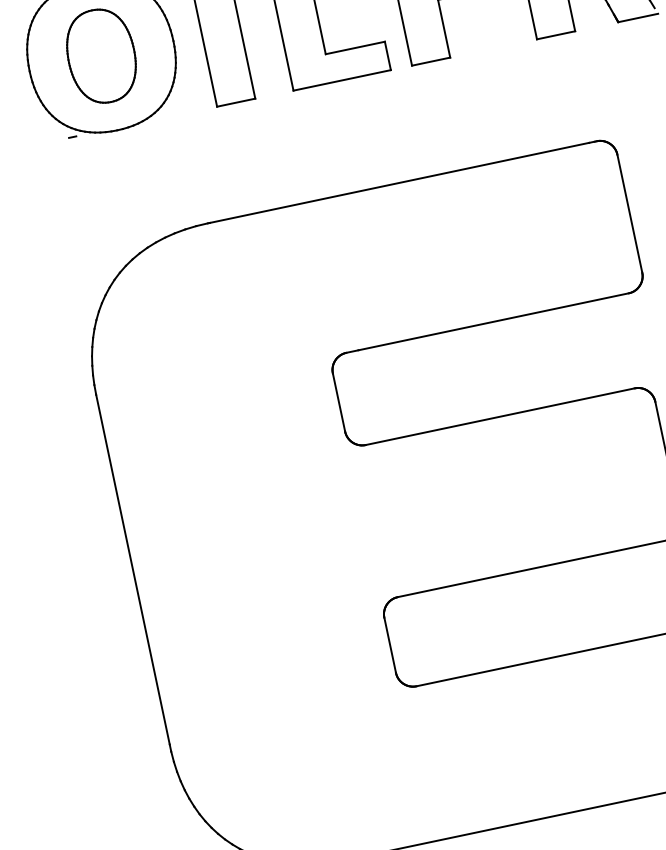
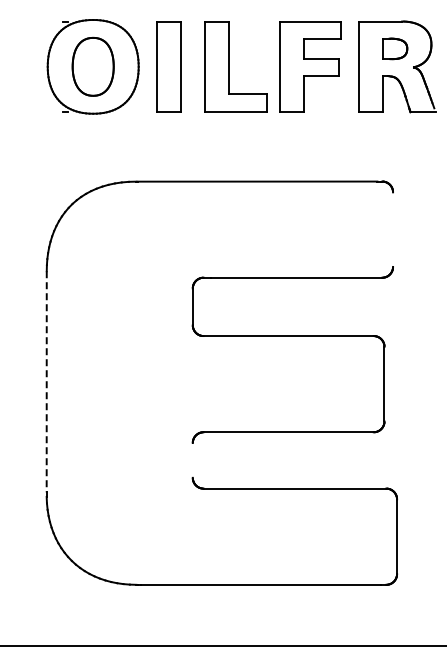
line: (630, 213) -> (393, 229), removed
line: (132, 569) -> (46, 381), solid -> dashed
line: (389, 645) -> (192, 460), removed

